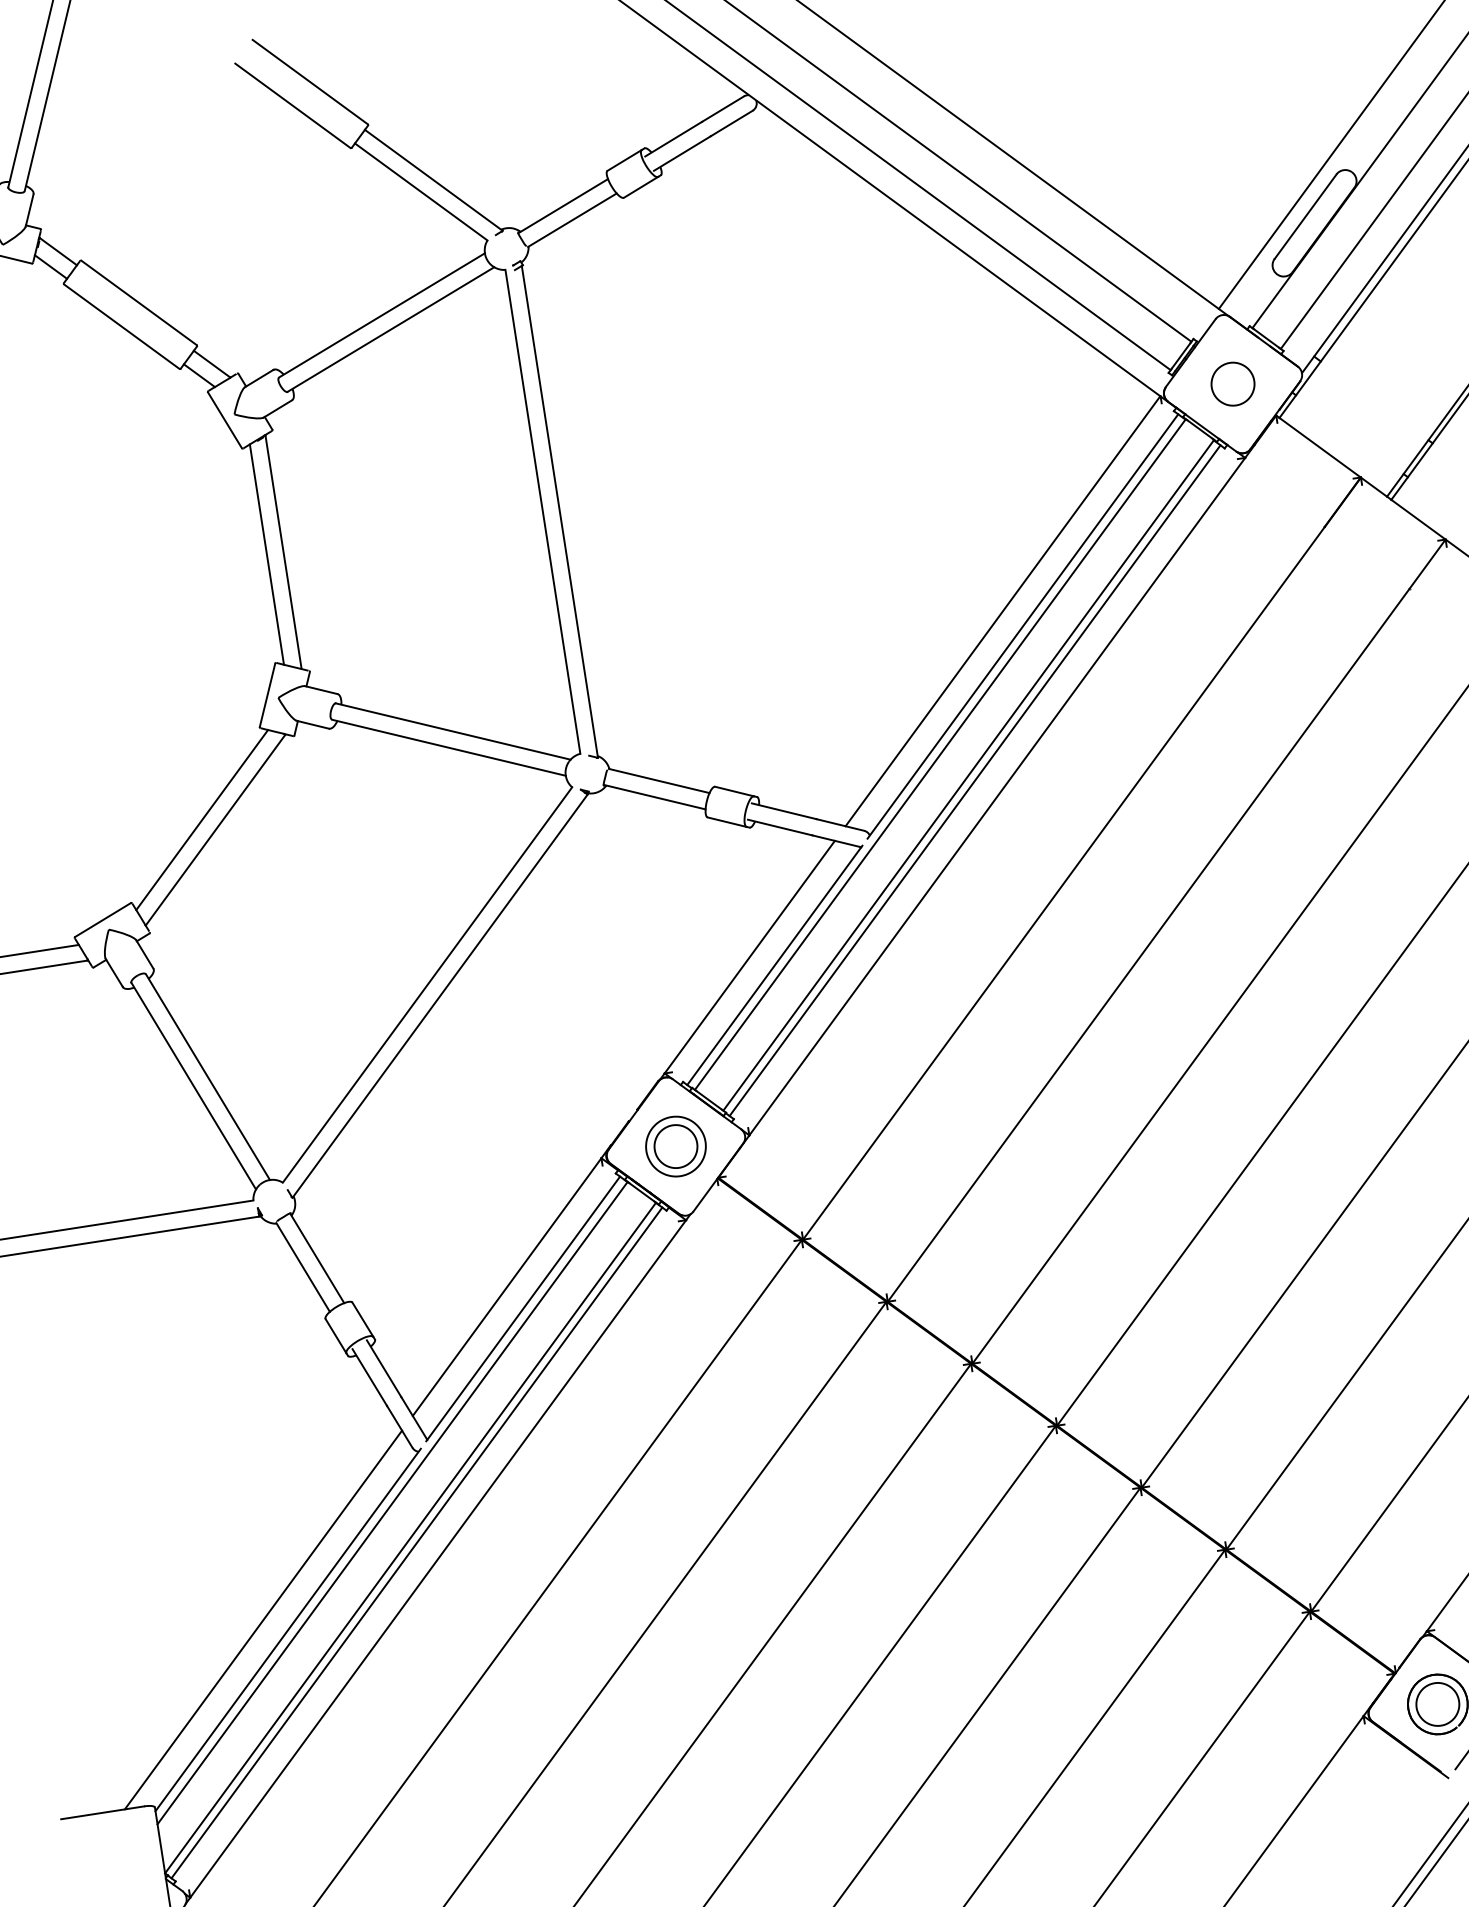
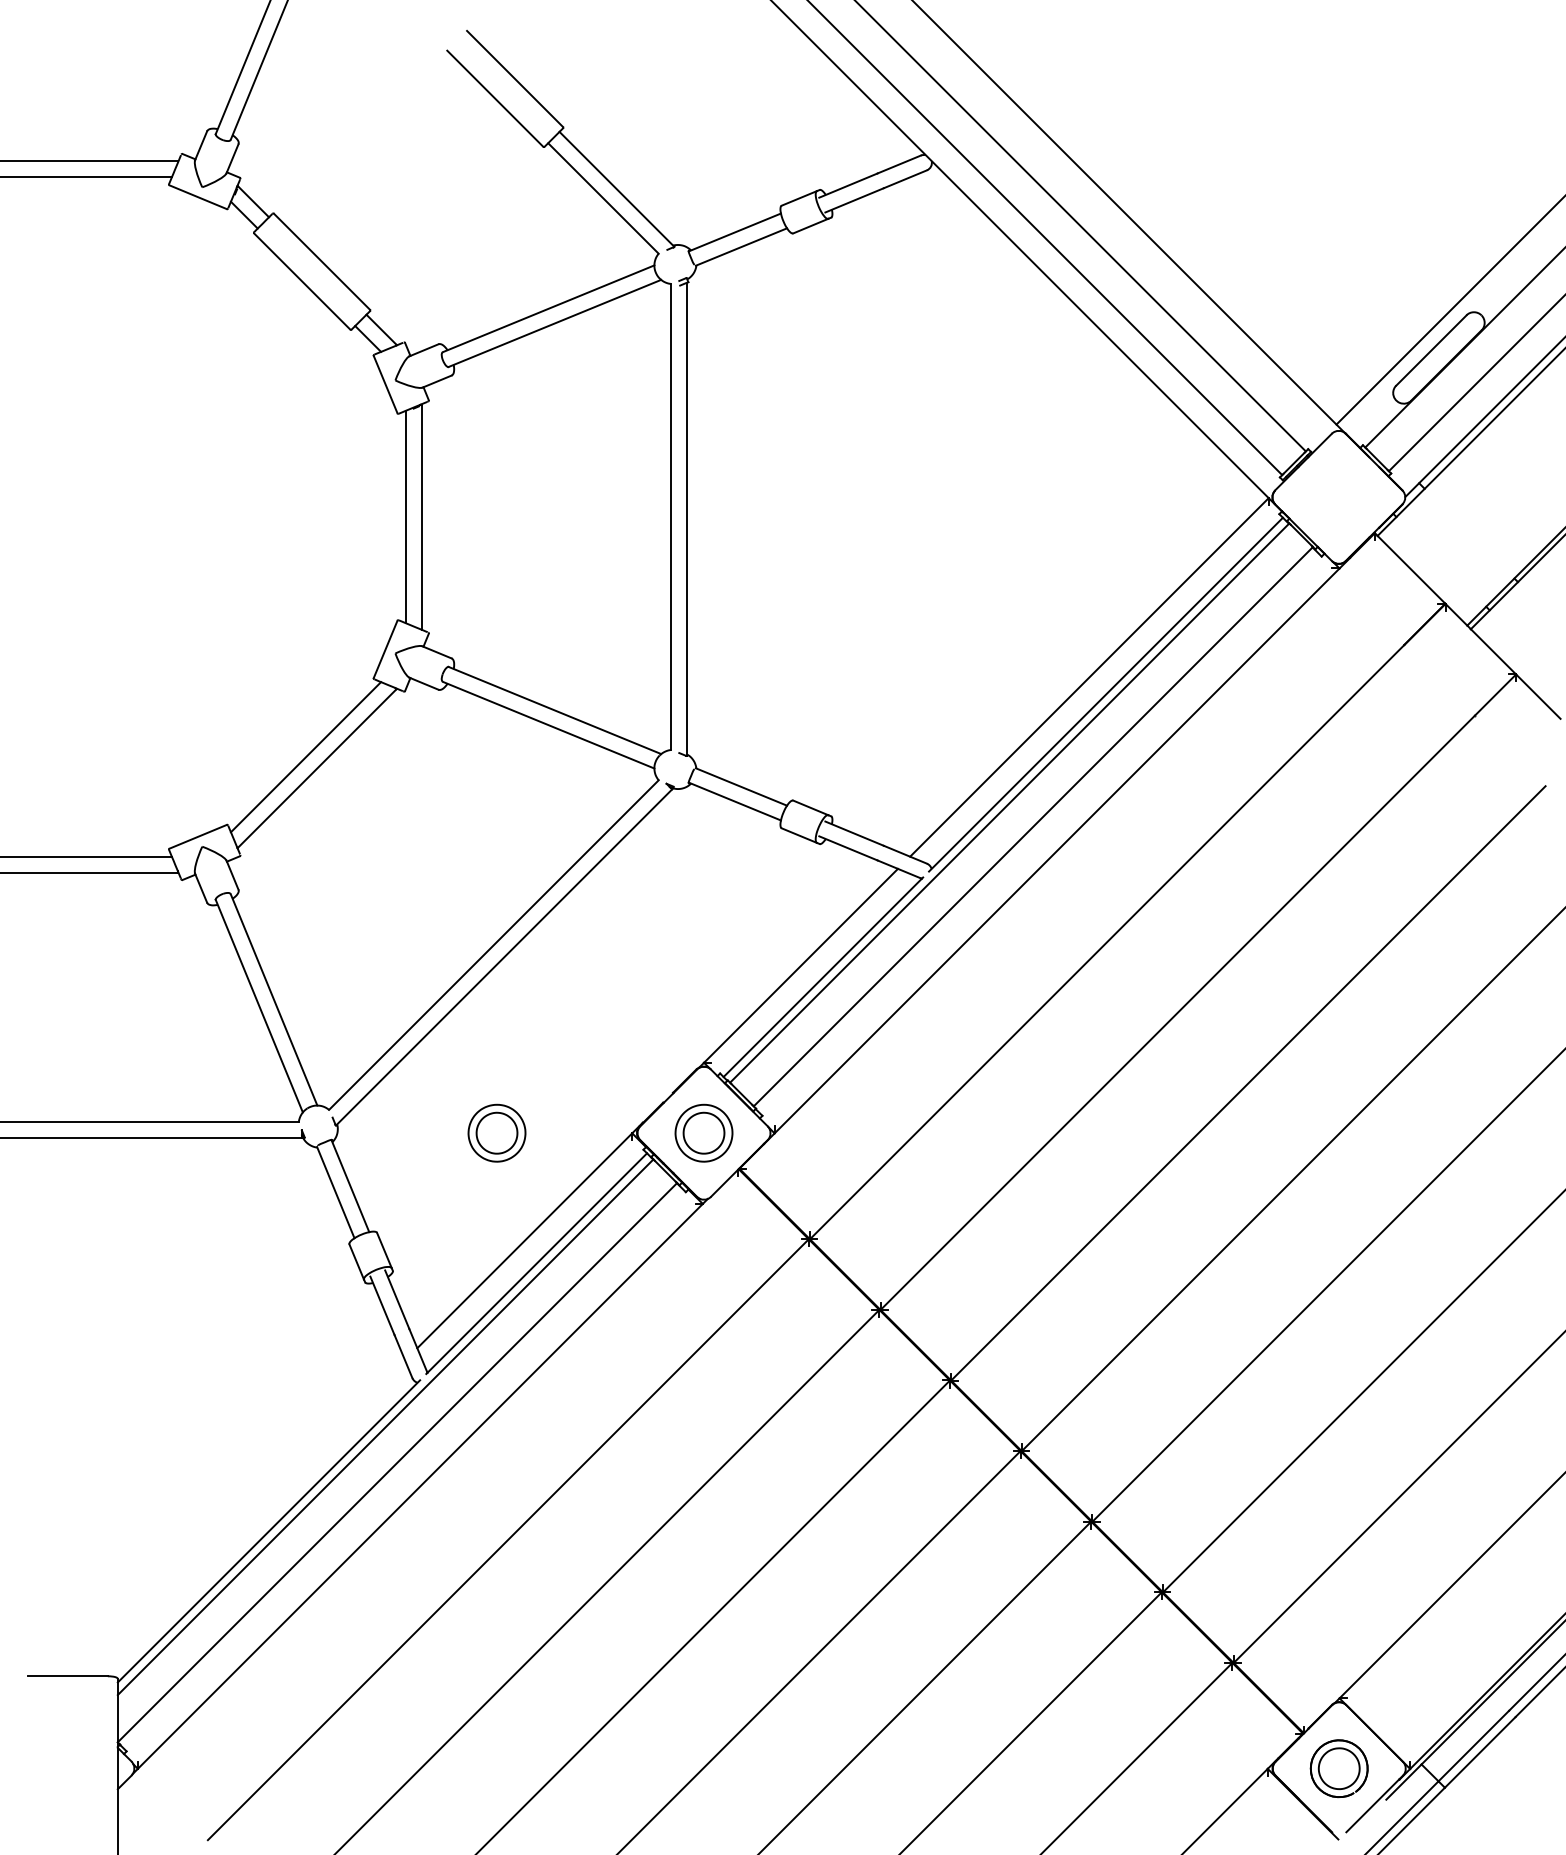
part: (1232, 384) -> (1338, 497), removed
line: (974, 780) -> (1038, 832), removed
part: (460, 1179) -> (496, 1132), added
line: (416, 1542) -> (402, 1467), removed
line: (263, 1620) -> (247, 1518), removed

